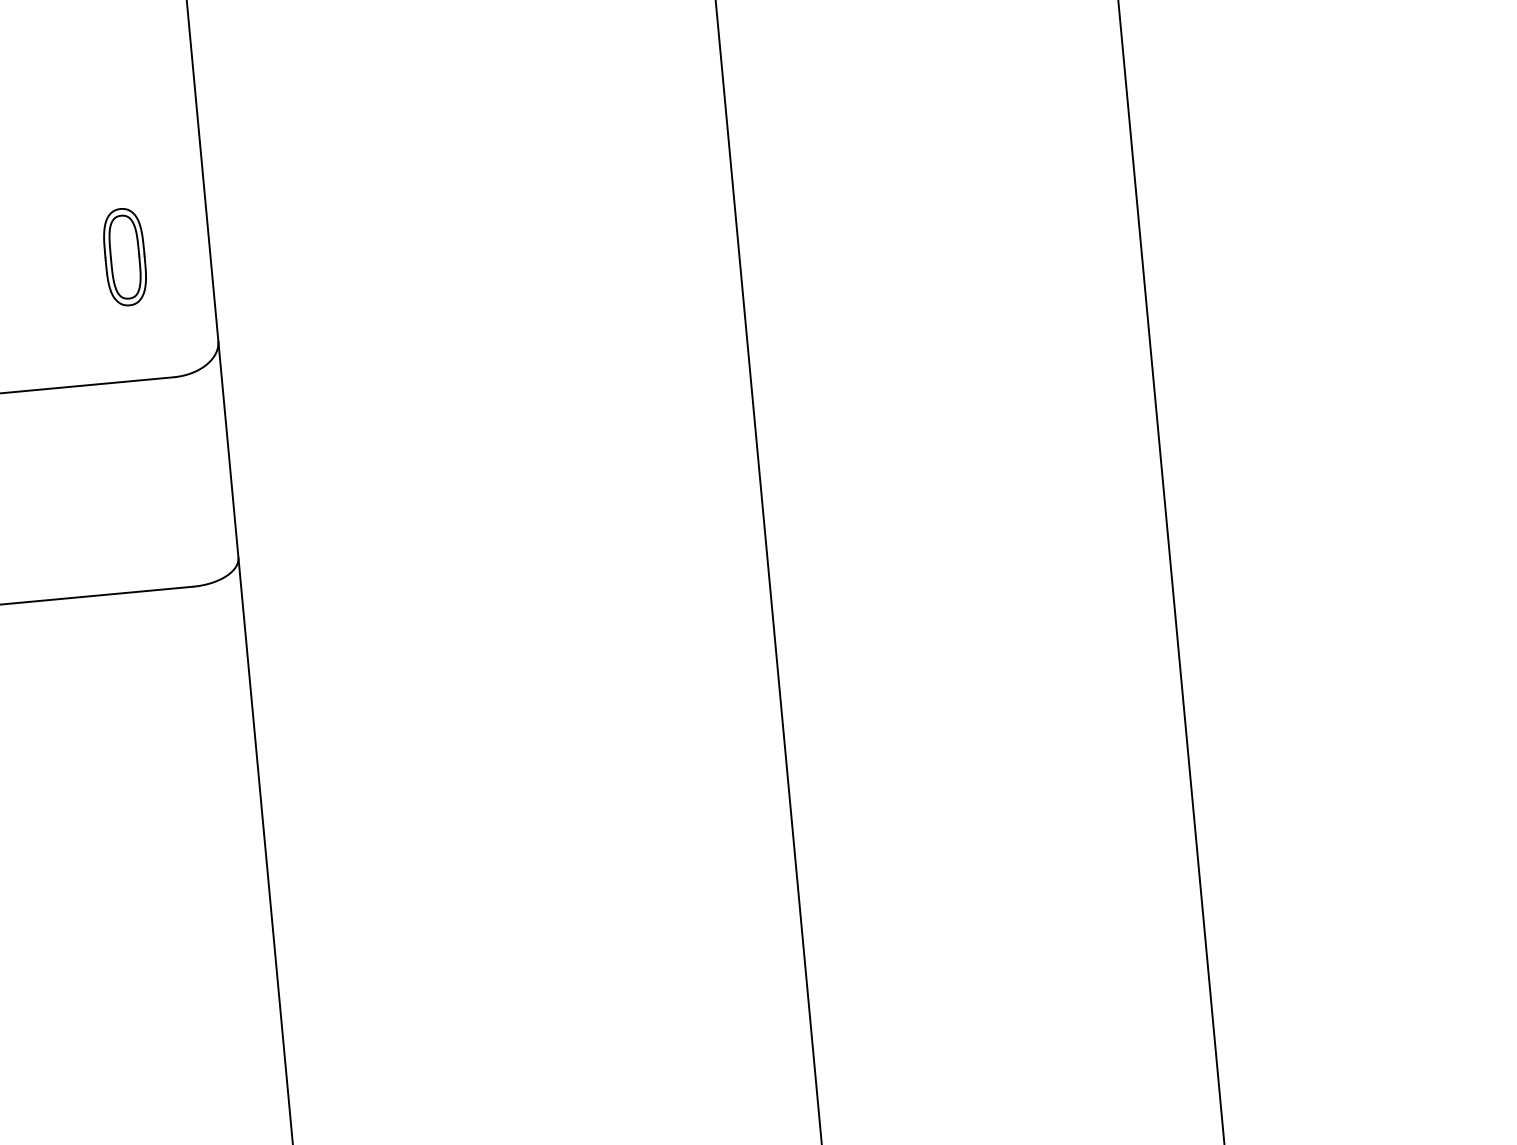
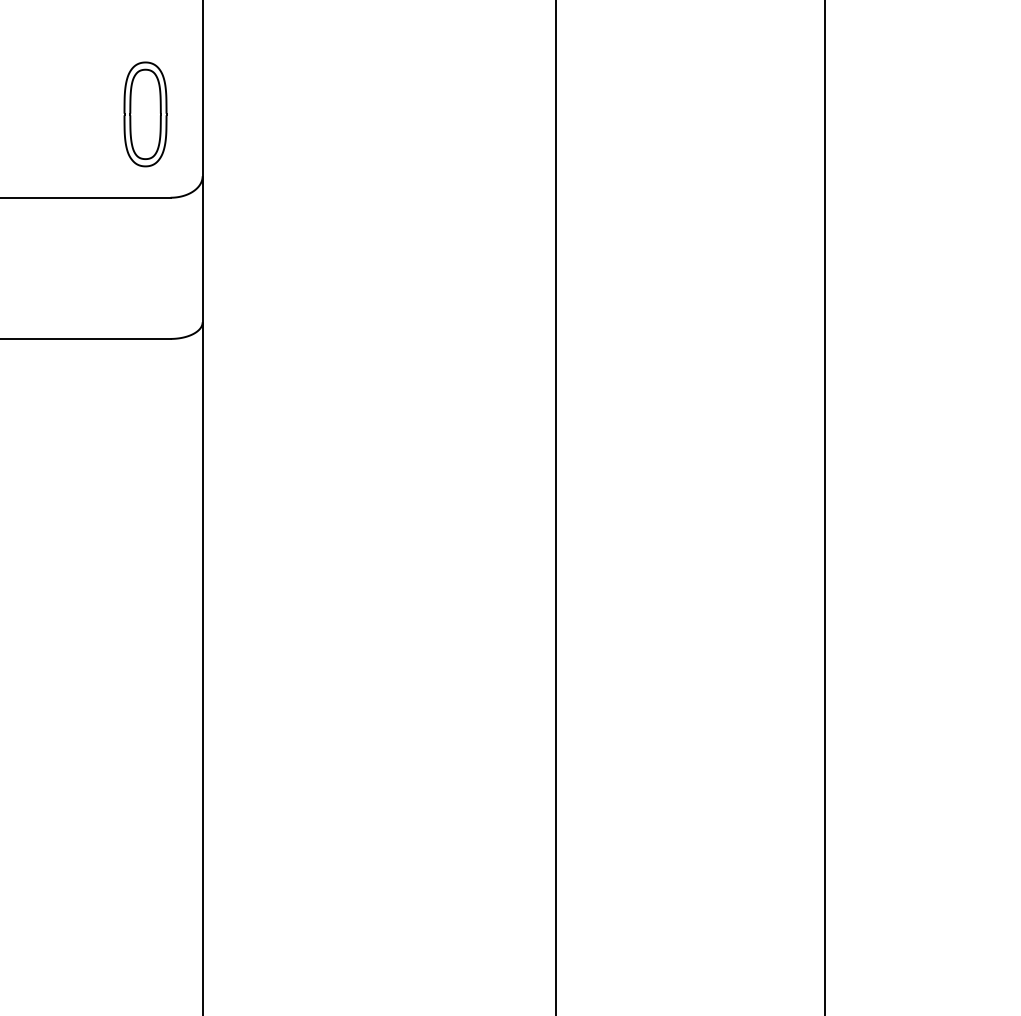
part: (125, 257) -> (145, 114), size x1.6

